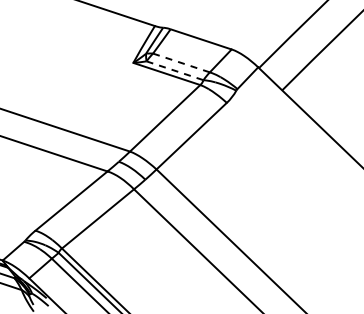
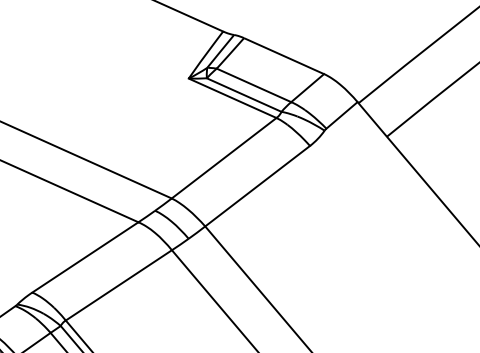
line: (181, 62) -> (254, 84), dashed -> solid
line: (175, 70) -> (244, 94), dashed -> solid

